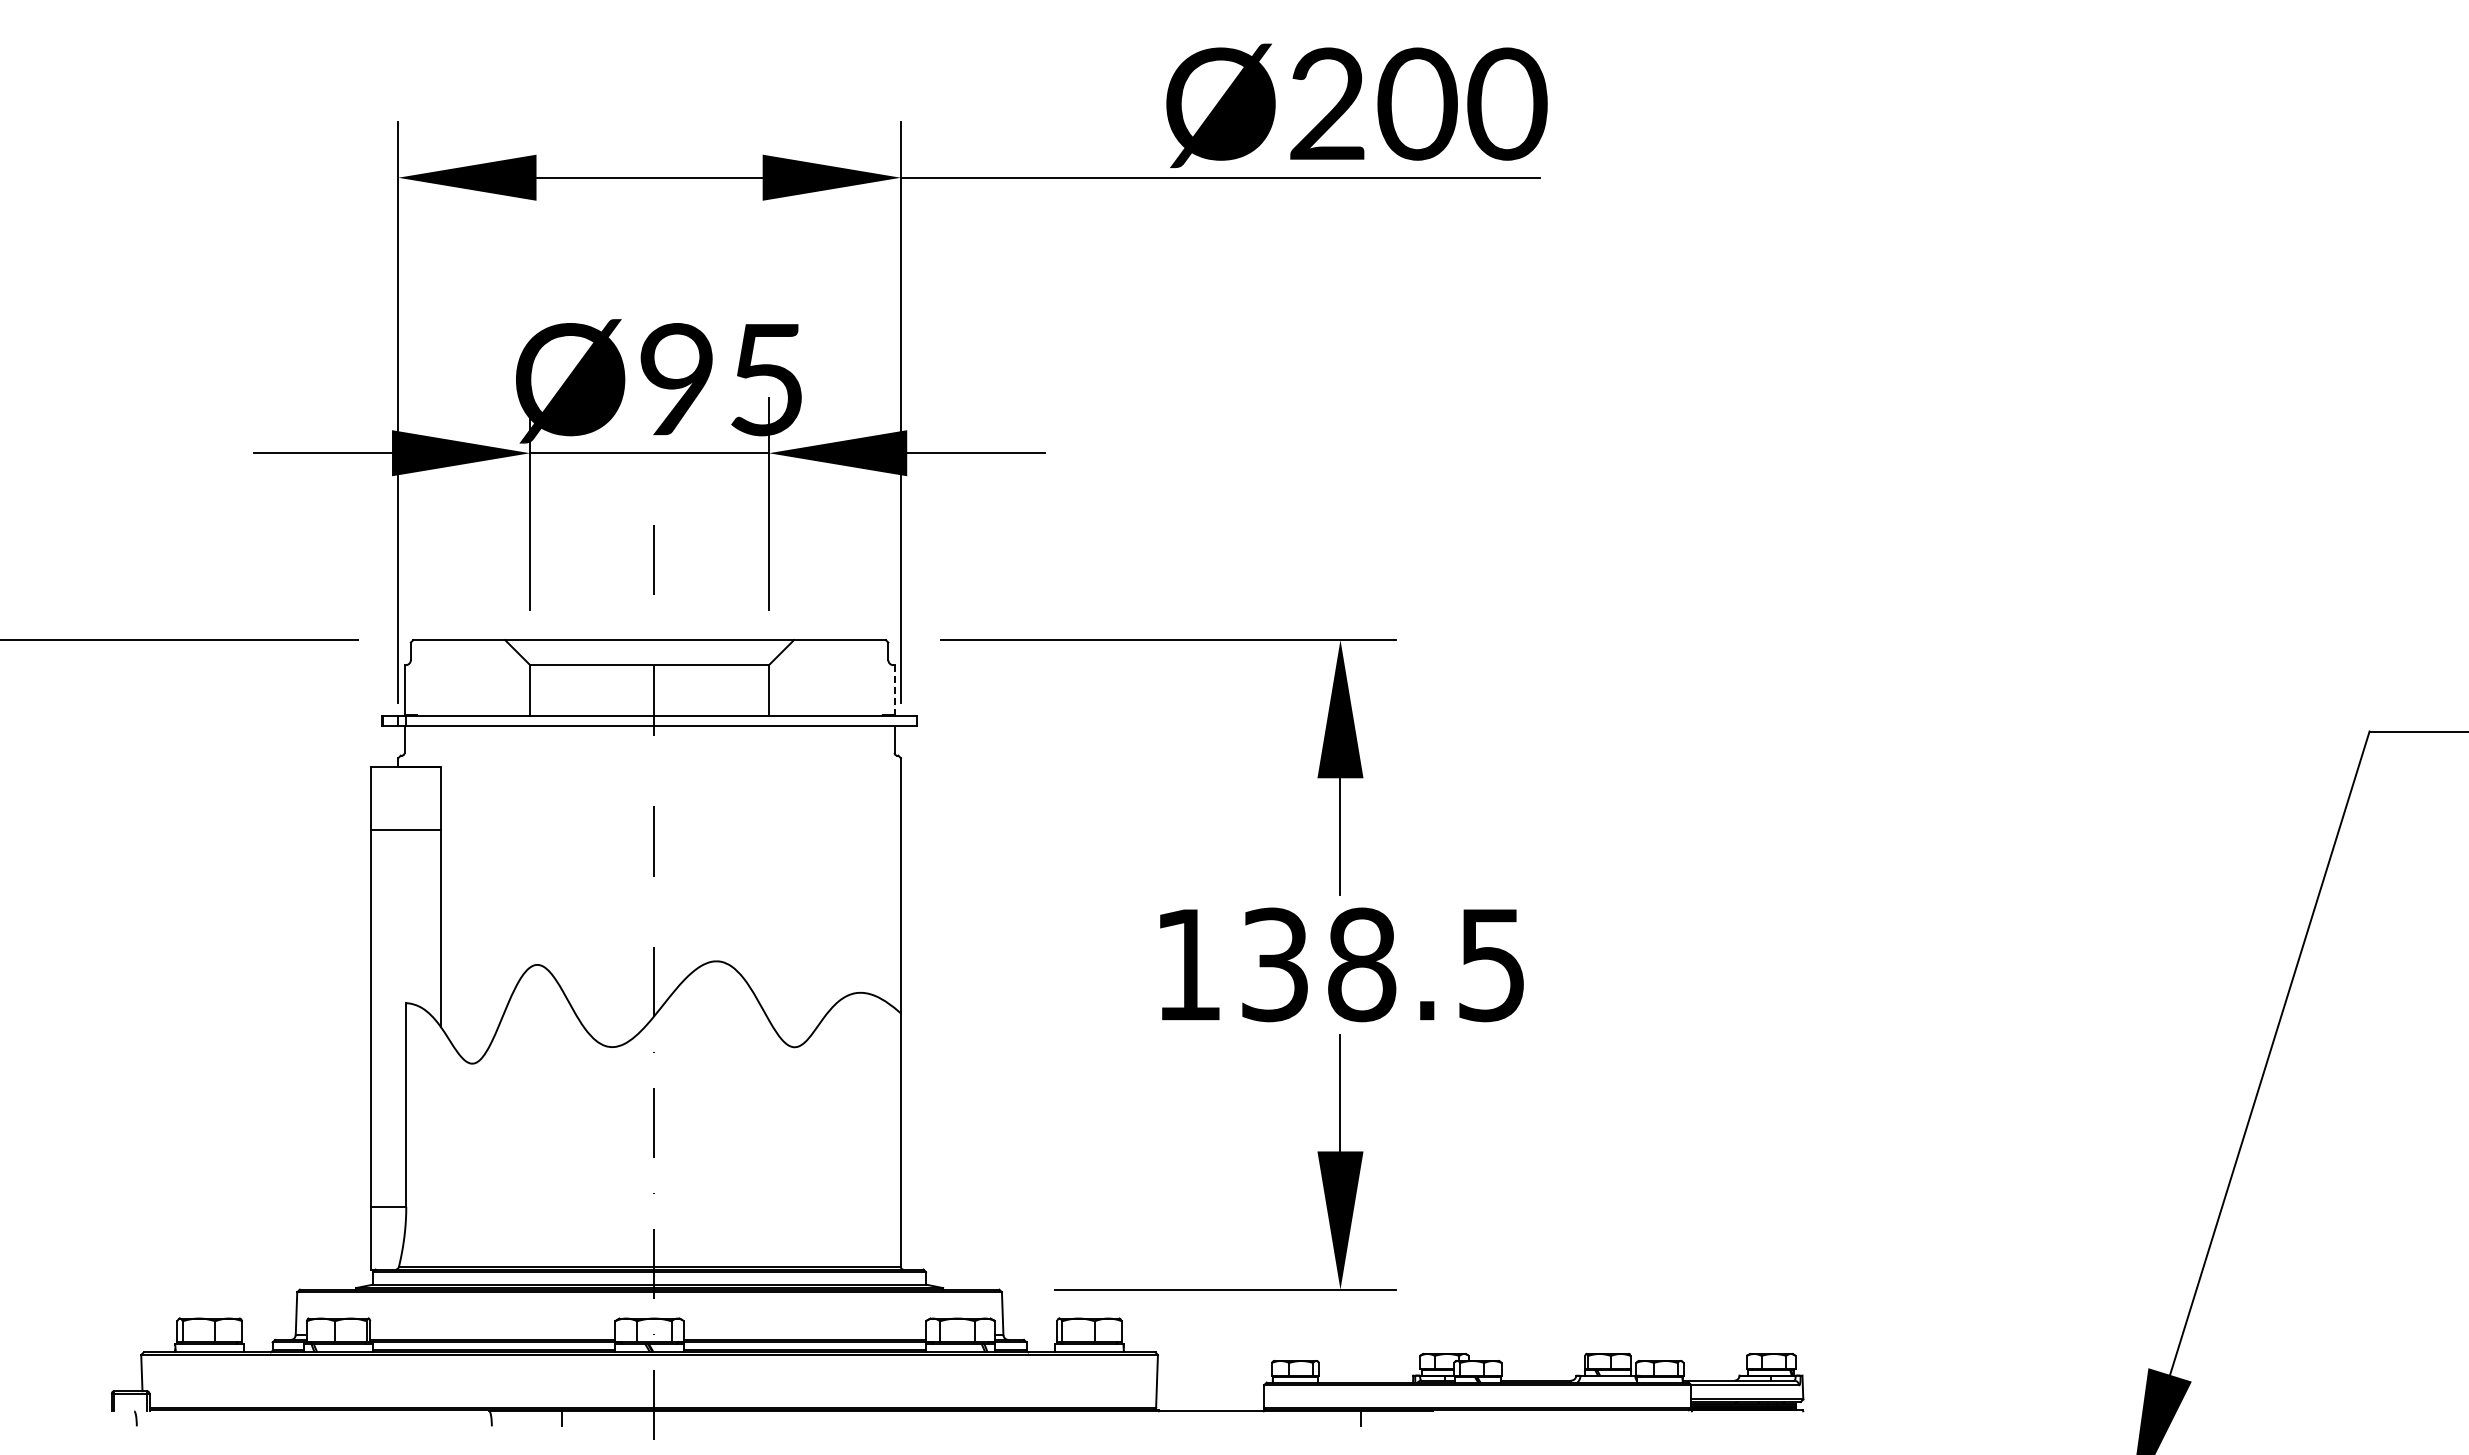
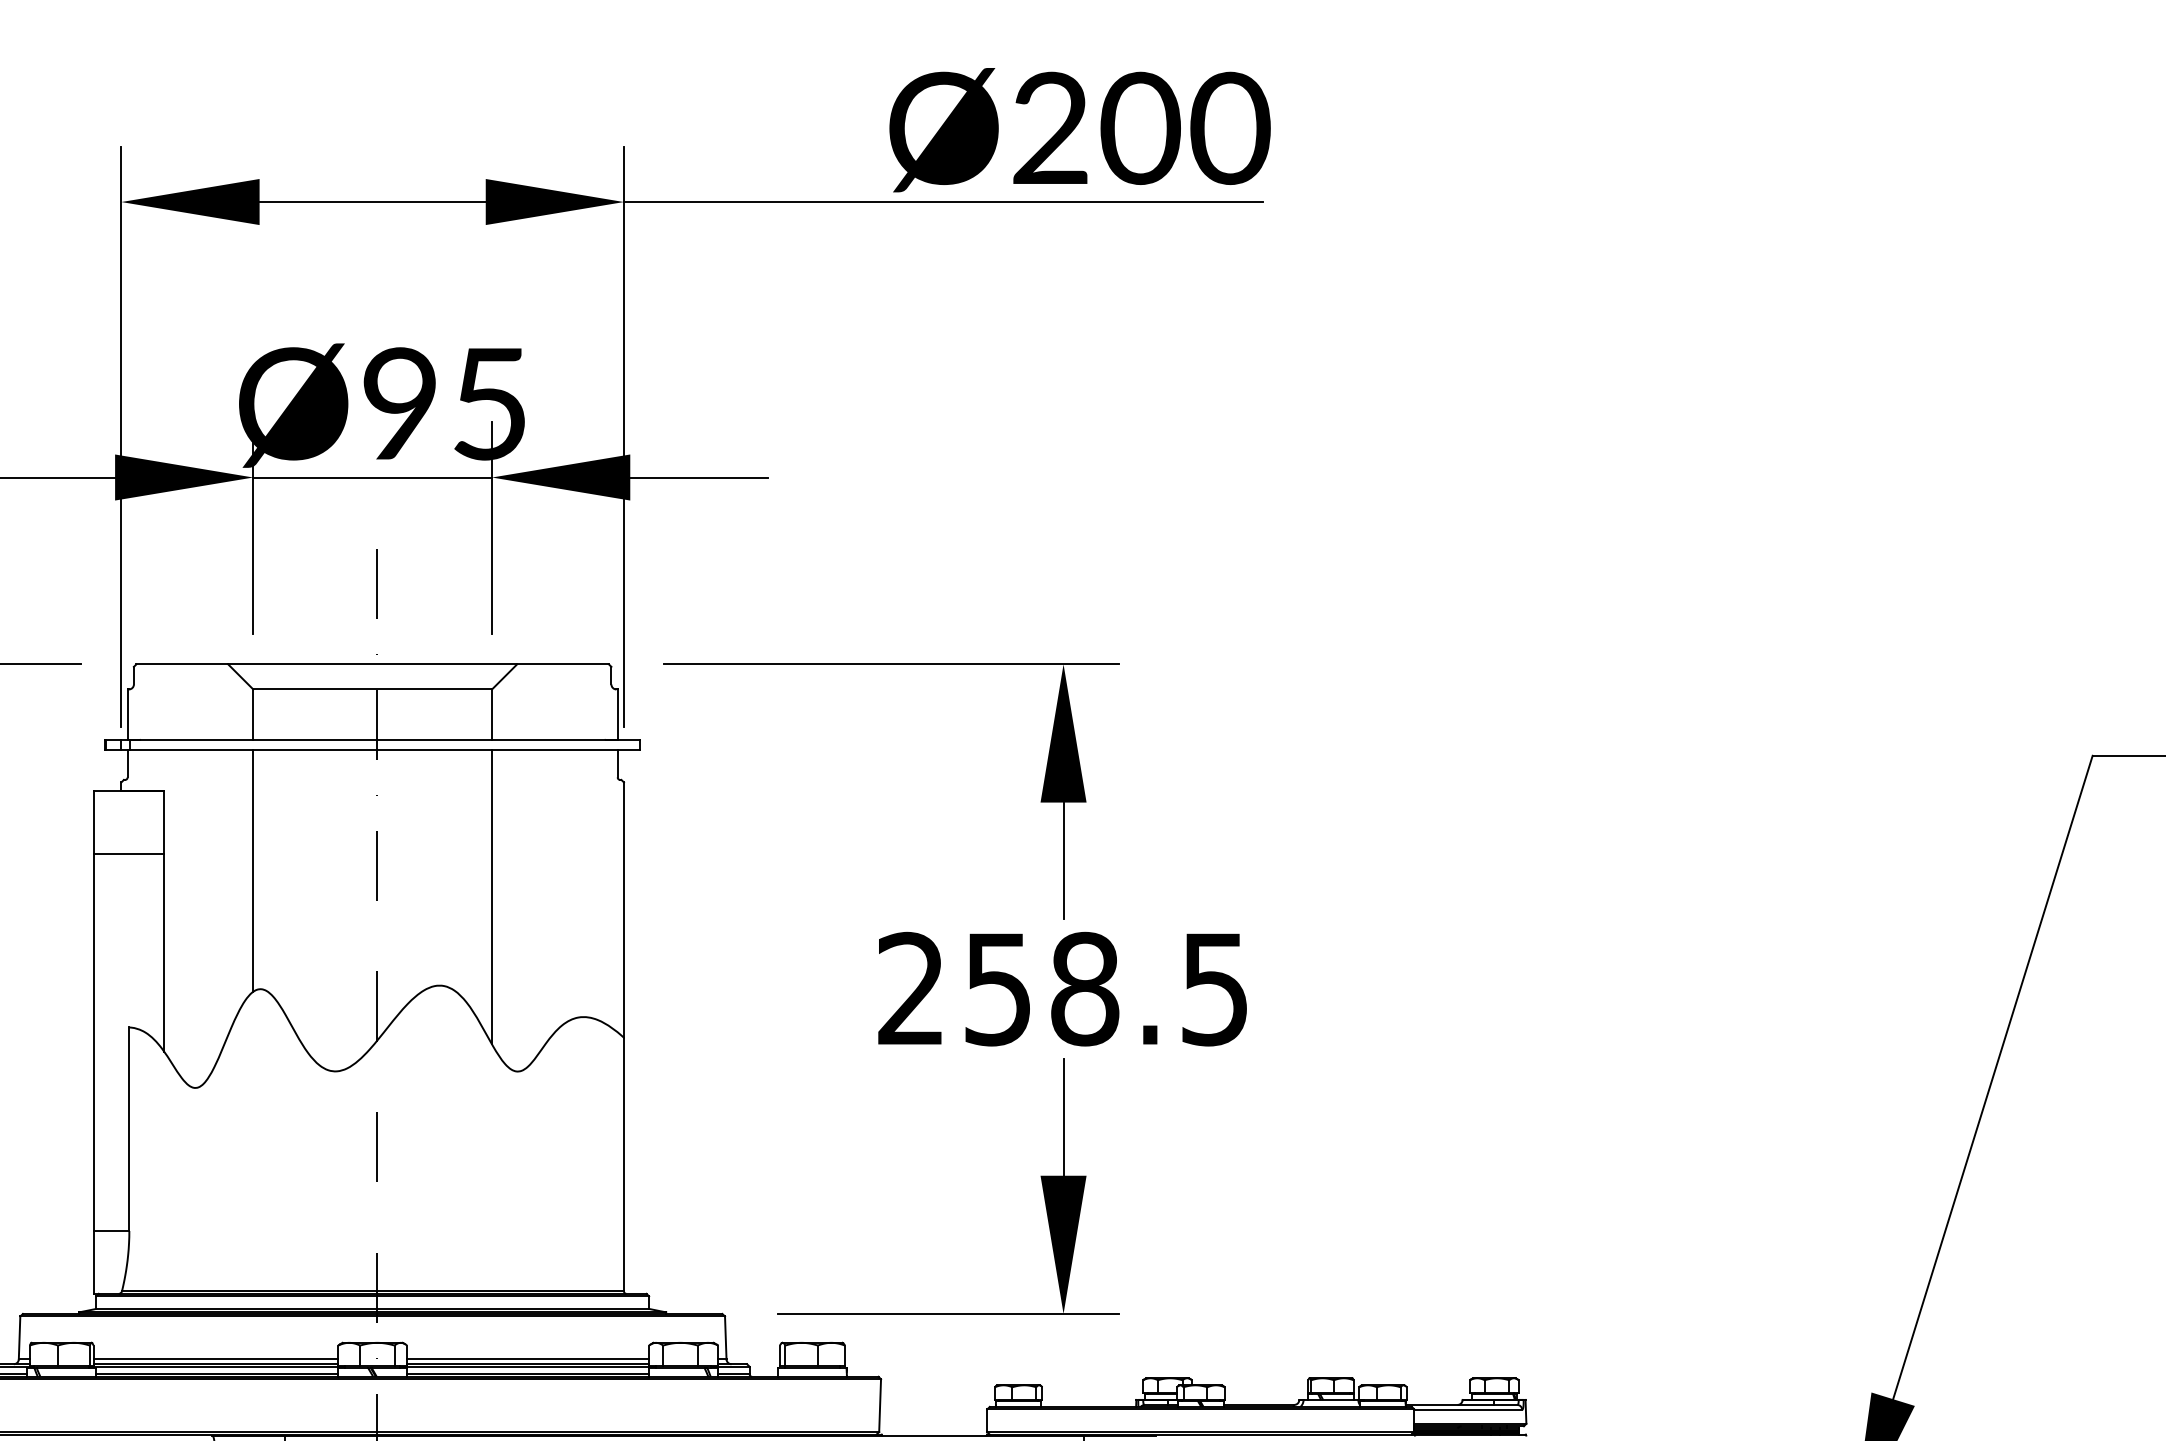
line: (894, 690) -> (617, 714), dashed -> solid
line: (530, 846) -> (253, 870), added
line: (768, 872) -> (491, 896), added
text: (1231, 964) -> (954, 988), 138.5 -> 258.5
line: (492, 1335) -> (215, 1359), added
line: (804, 1335) -> (527, 1359), added

